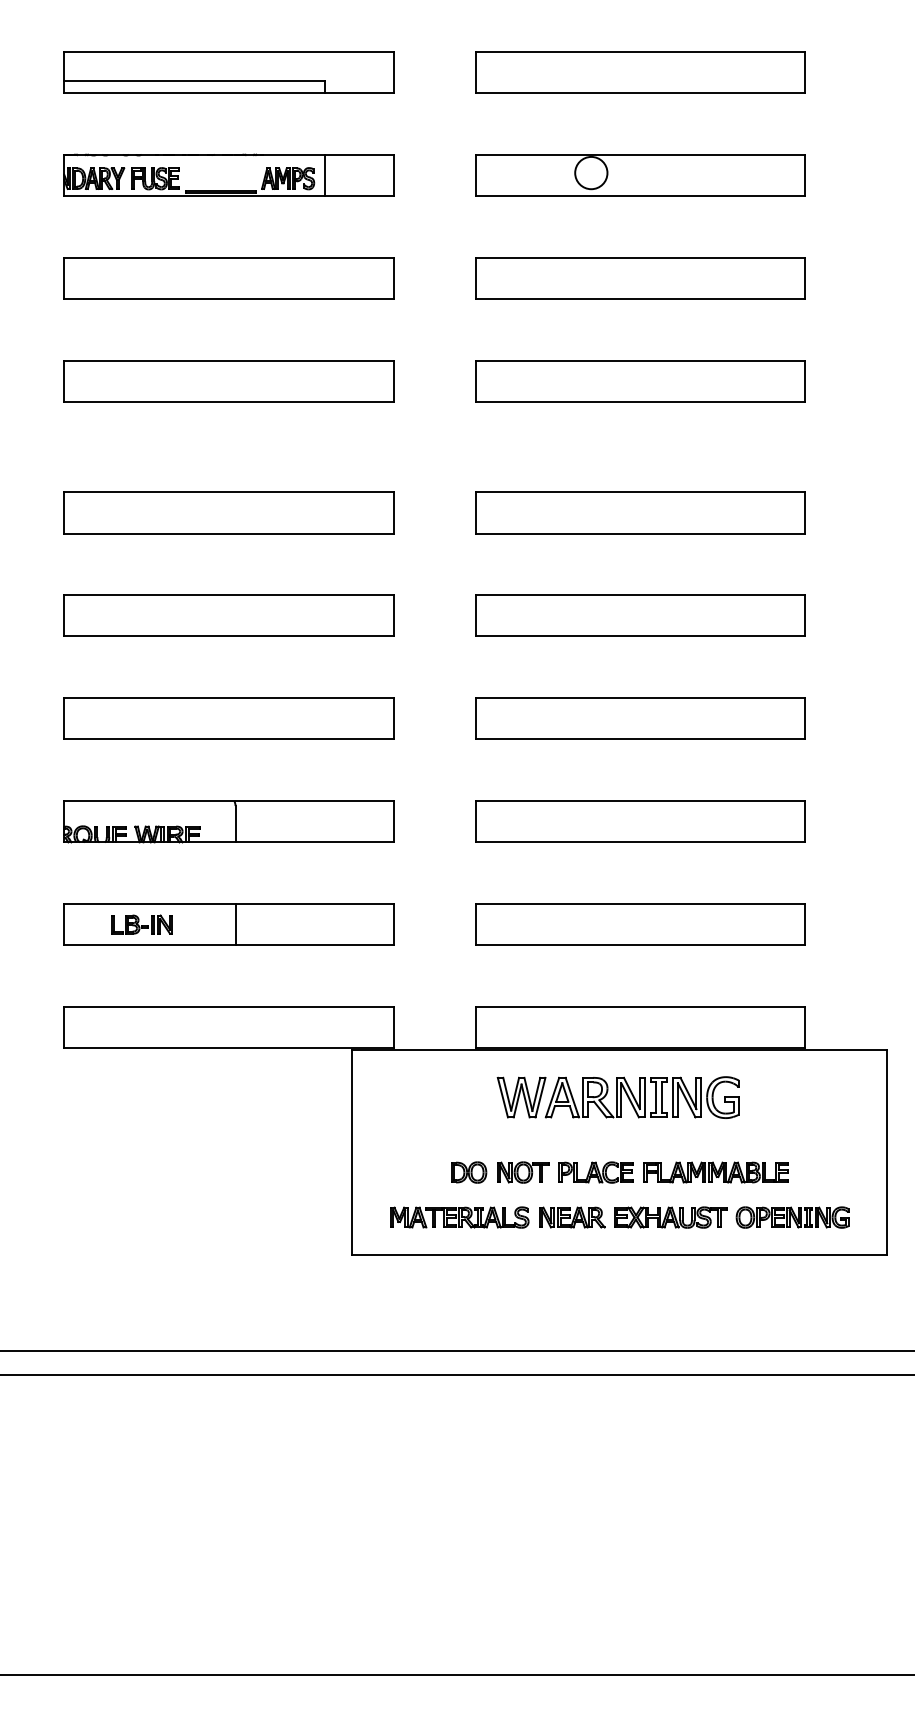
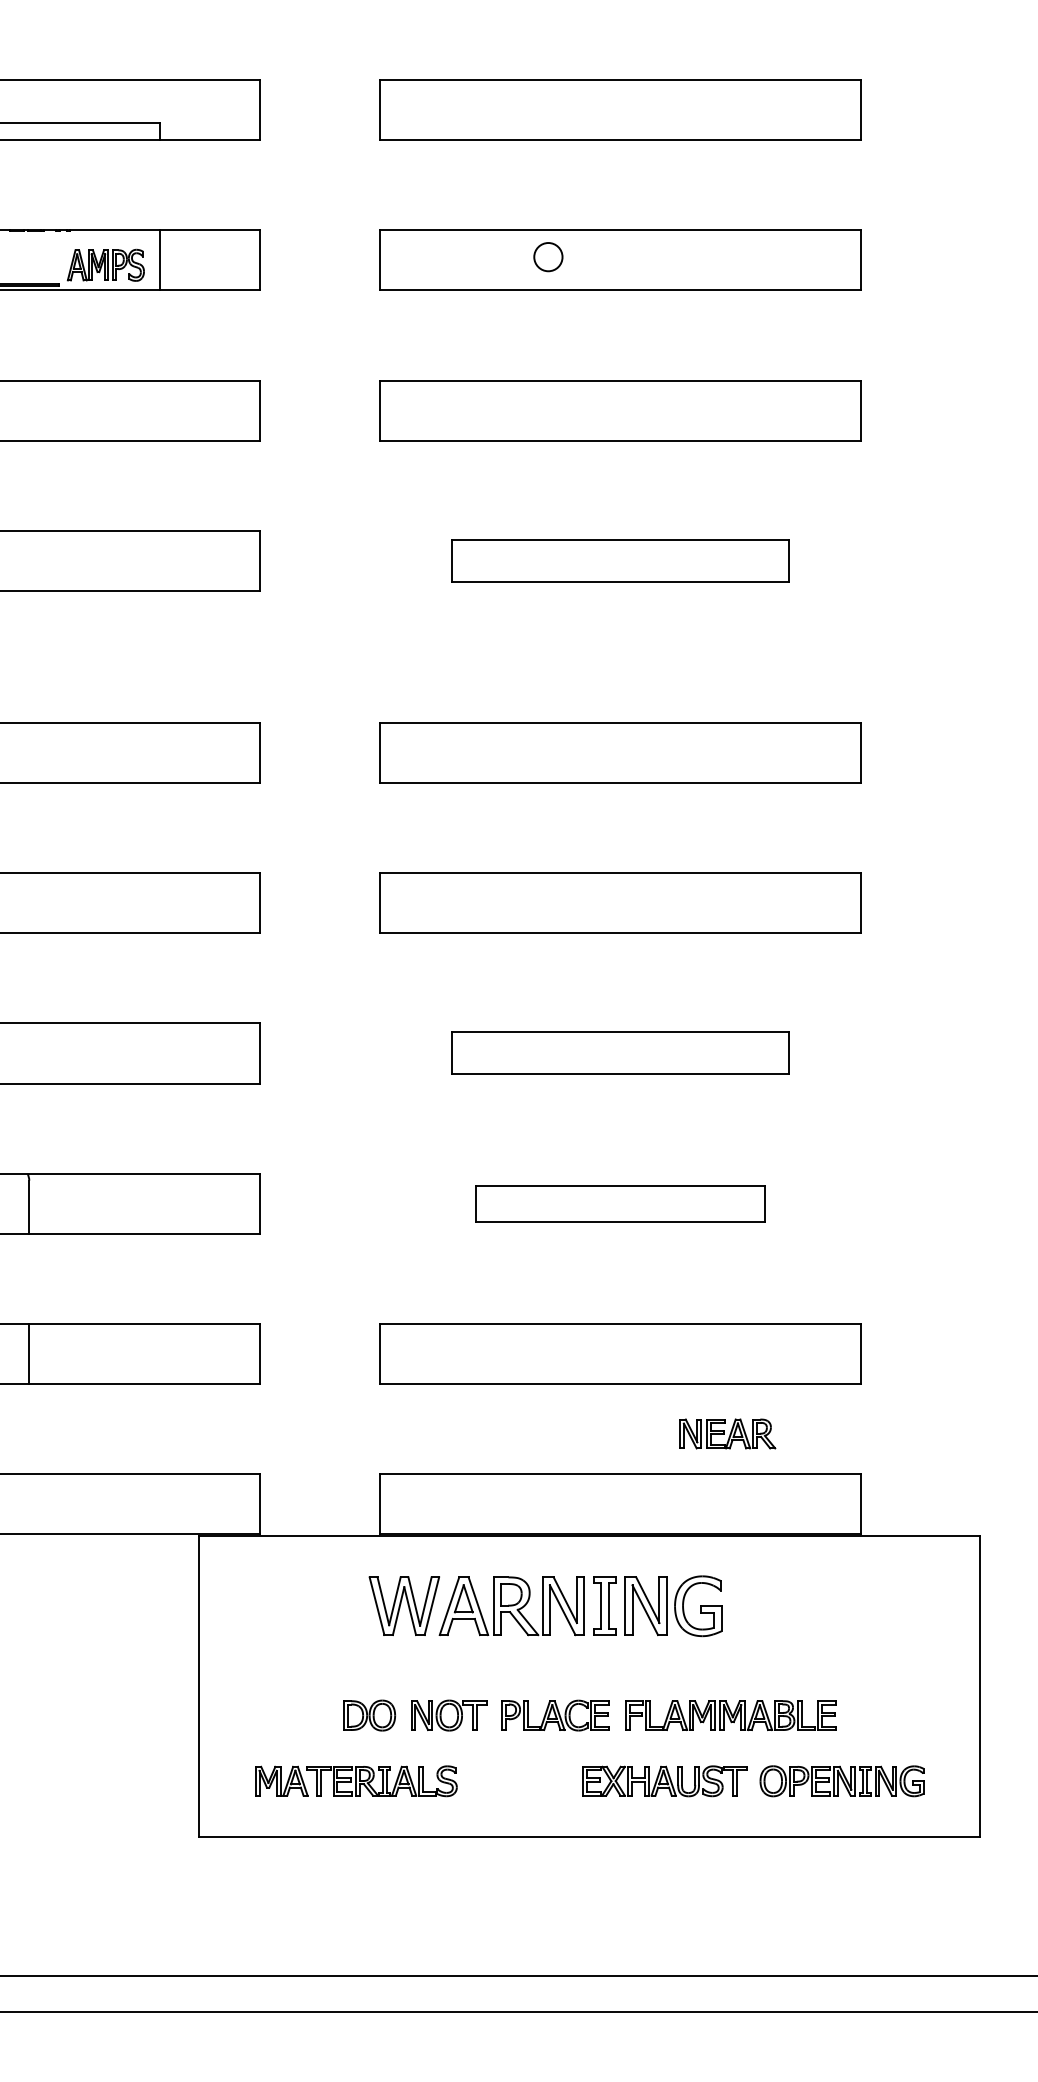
circle: (591, 172) -> (548, 256), size x0.6
part: (640, 381) -> (620, 561), size x0.7
part: (640, 718) -> (620, 1053), size x0.7
part: (640, 821) -> (620, 1203), size x0.6
part: (617, 1097) -> (544, 1606), moved
part: (572, 1217) -> (728, 1433), moved

